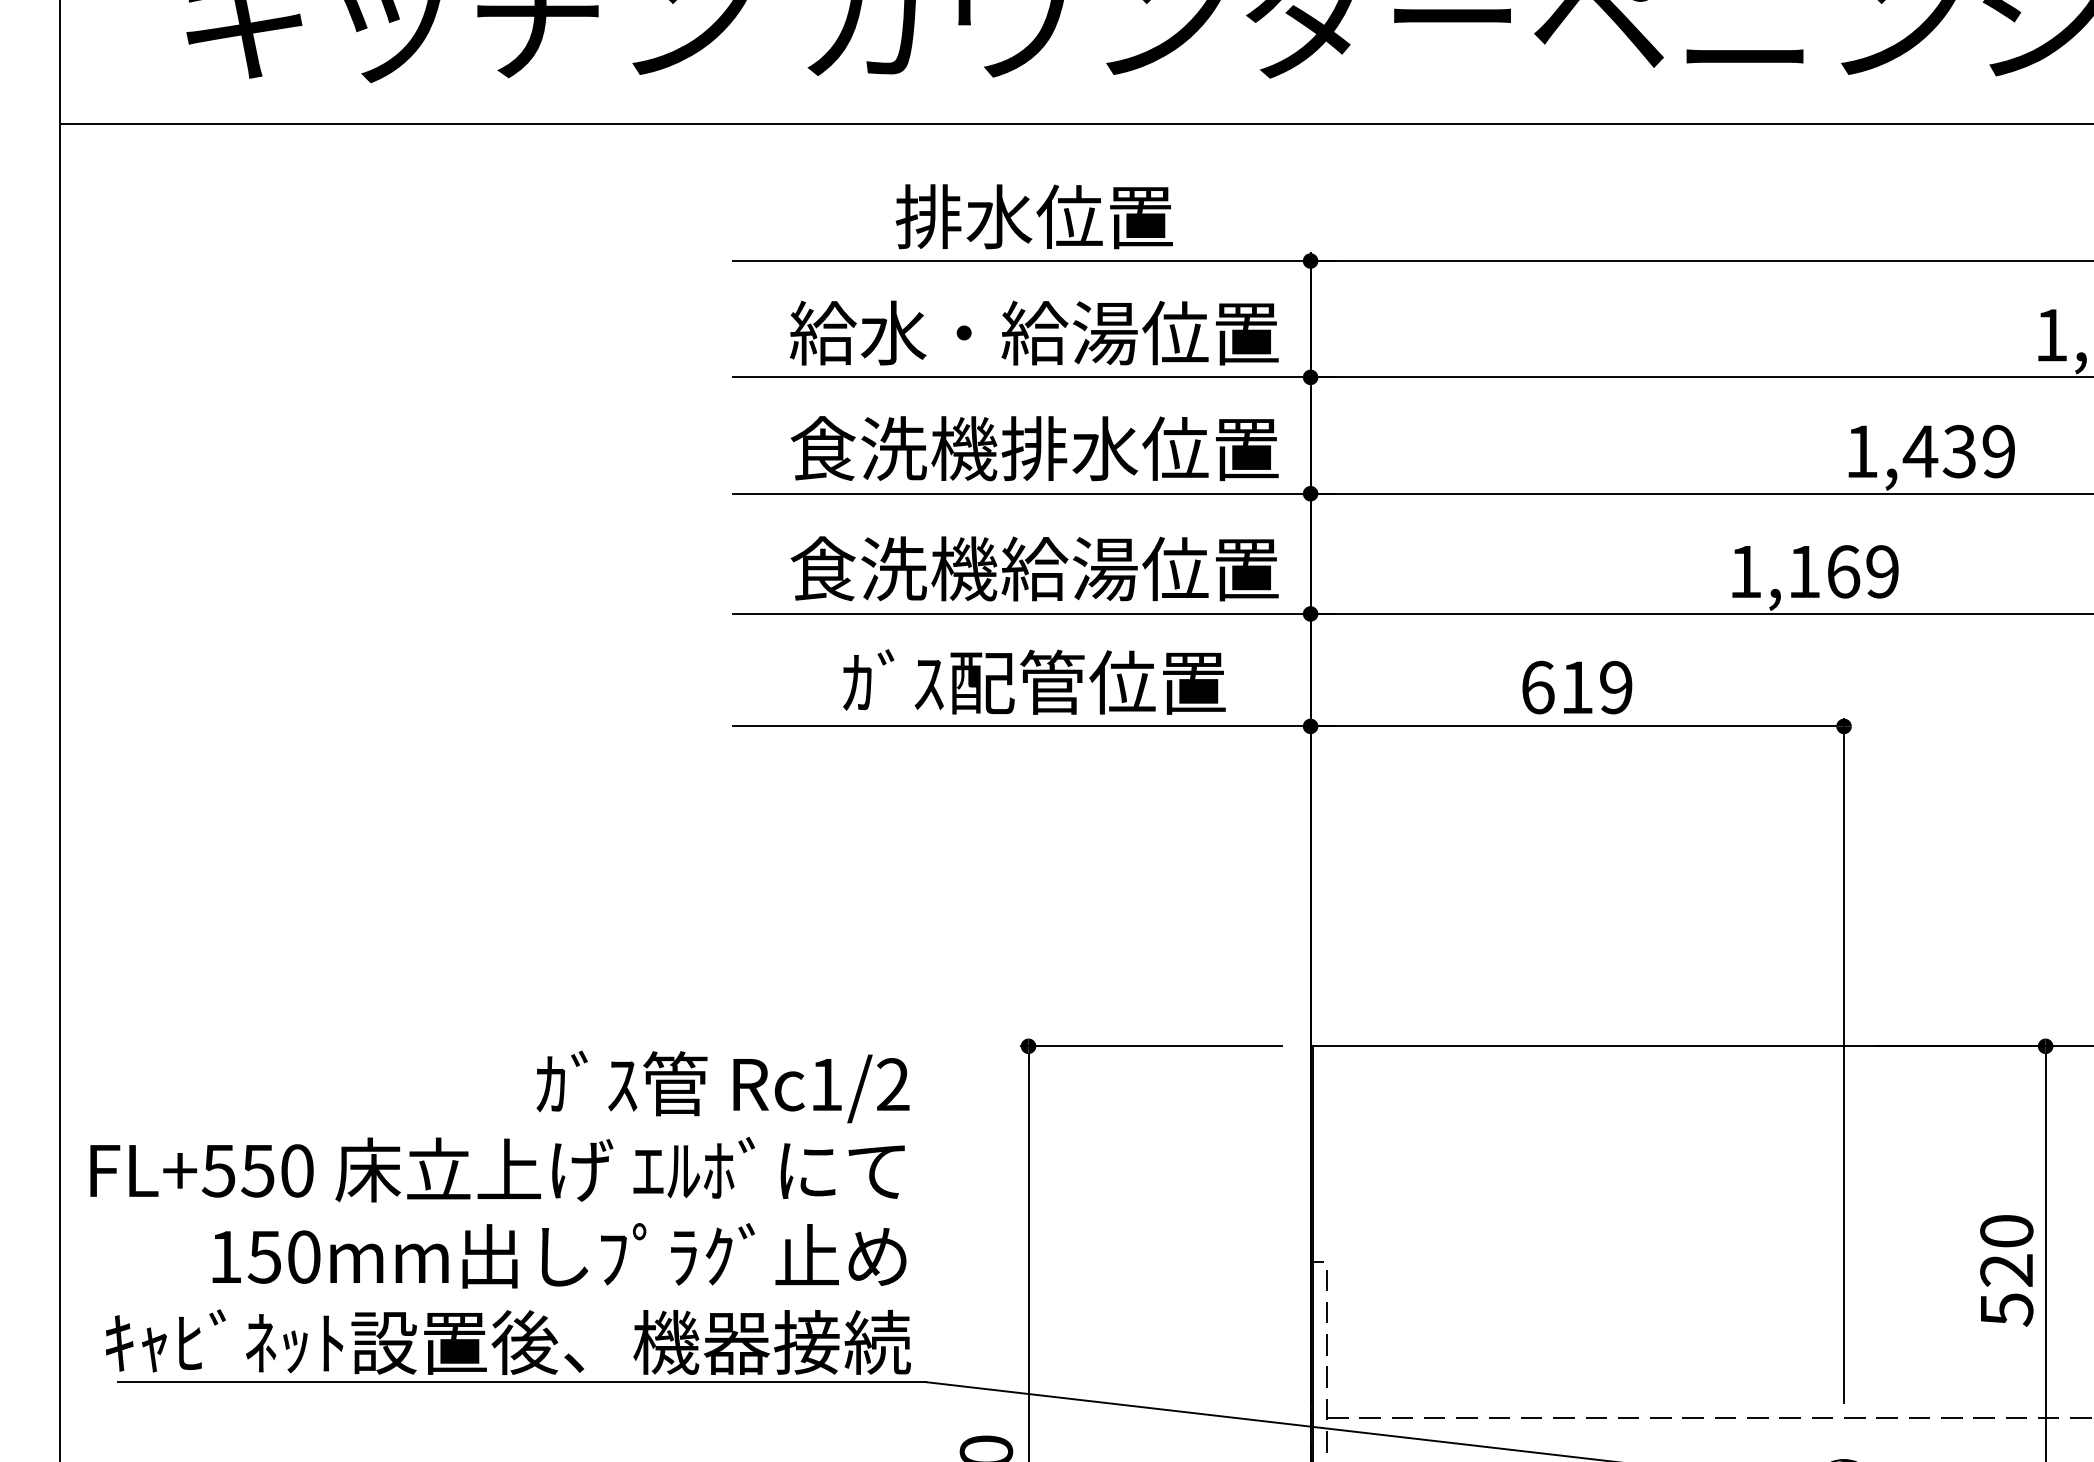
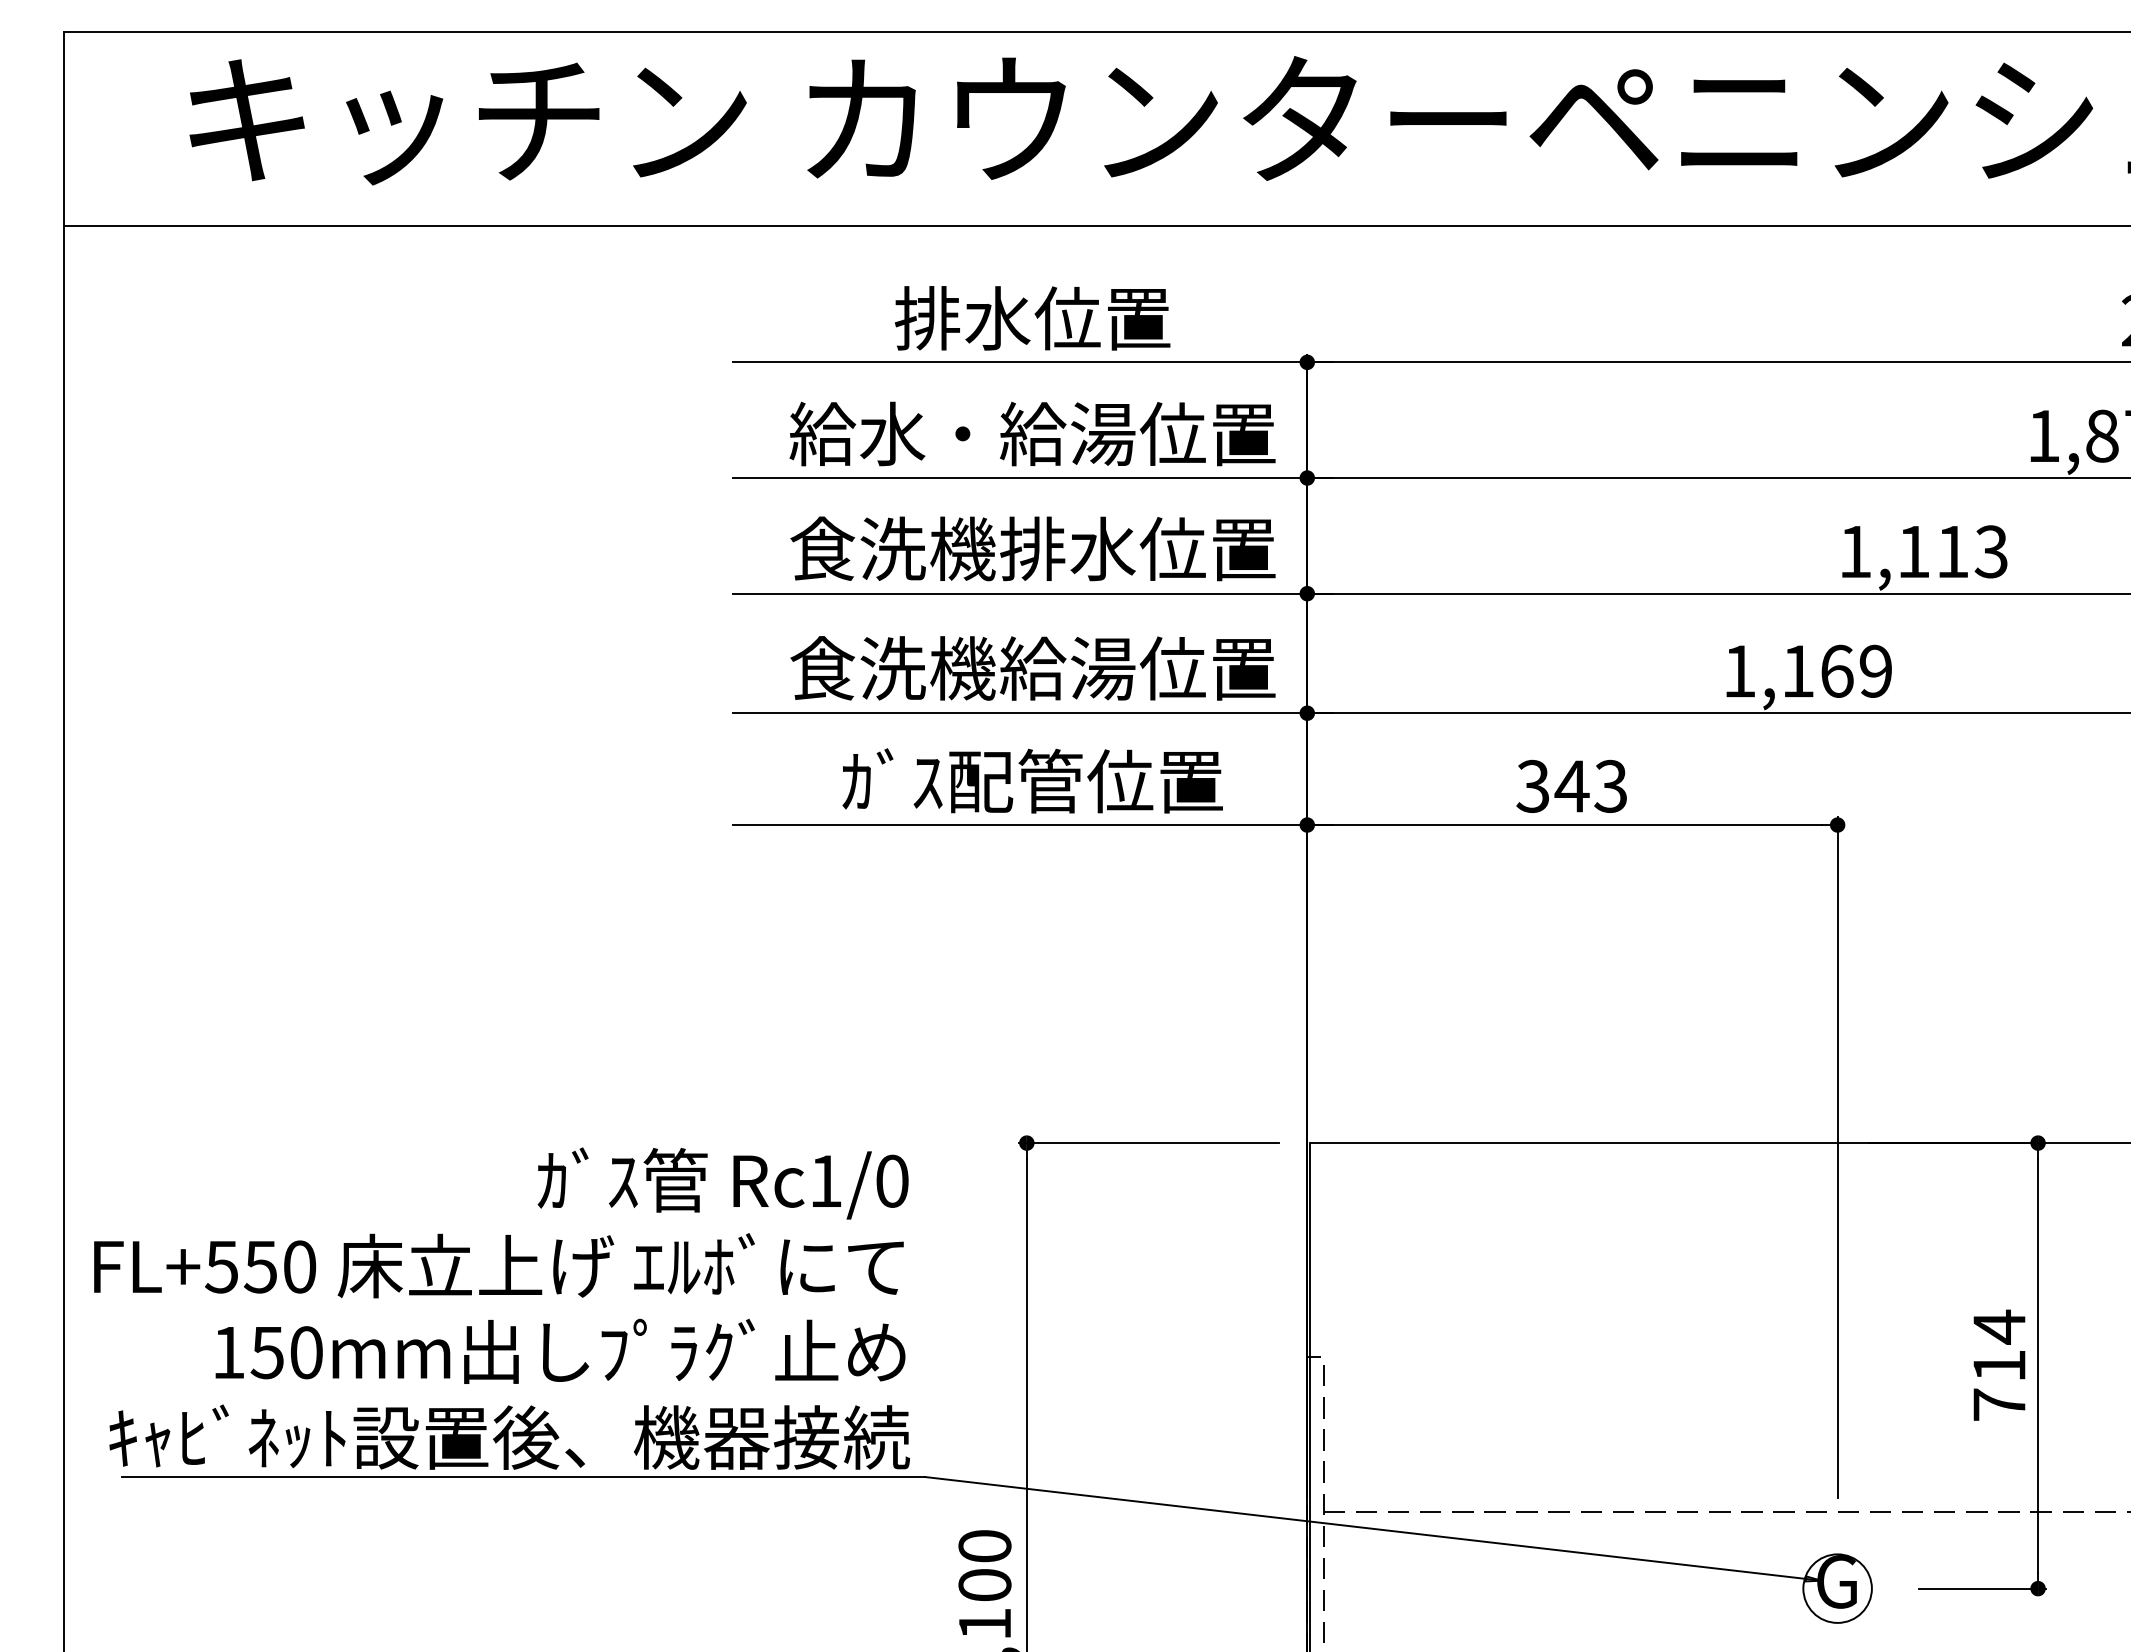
text: (1958, 451) -> (1951, 551), 1,439 -> 1,113
text: (1576, 686) -> (1571, 785), 619 -> 343
text: (893, 1083) -> (892, 1180), Rc1/2 -> Rc1/0
text: (2006, 1269) -> (1999, 1365), 520 -> 714

